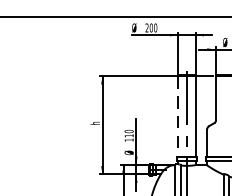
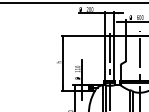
line: (177, 116) -> (104, 58), dashed -> solid

